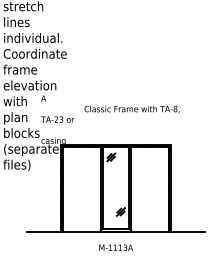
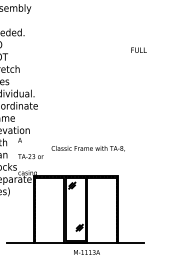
text: (115, 247) -> (86, 252), moved

